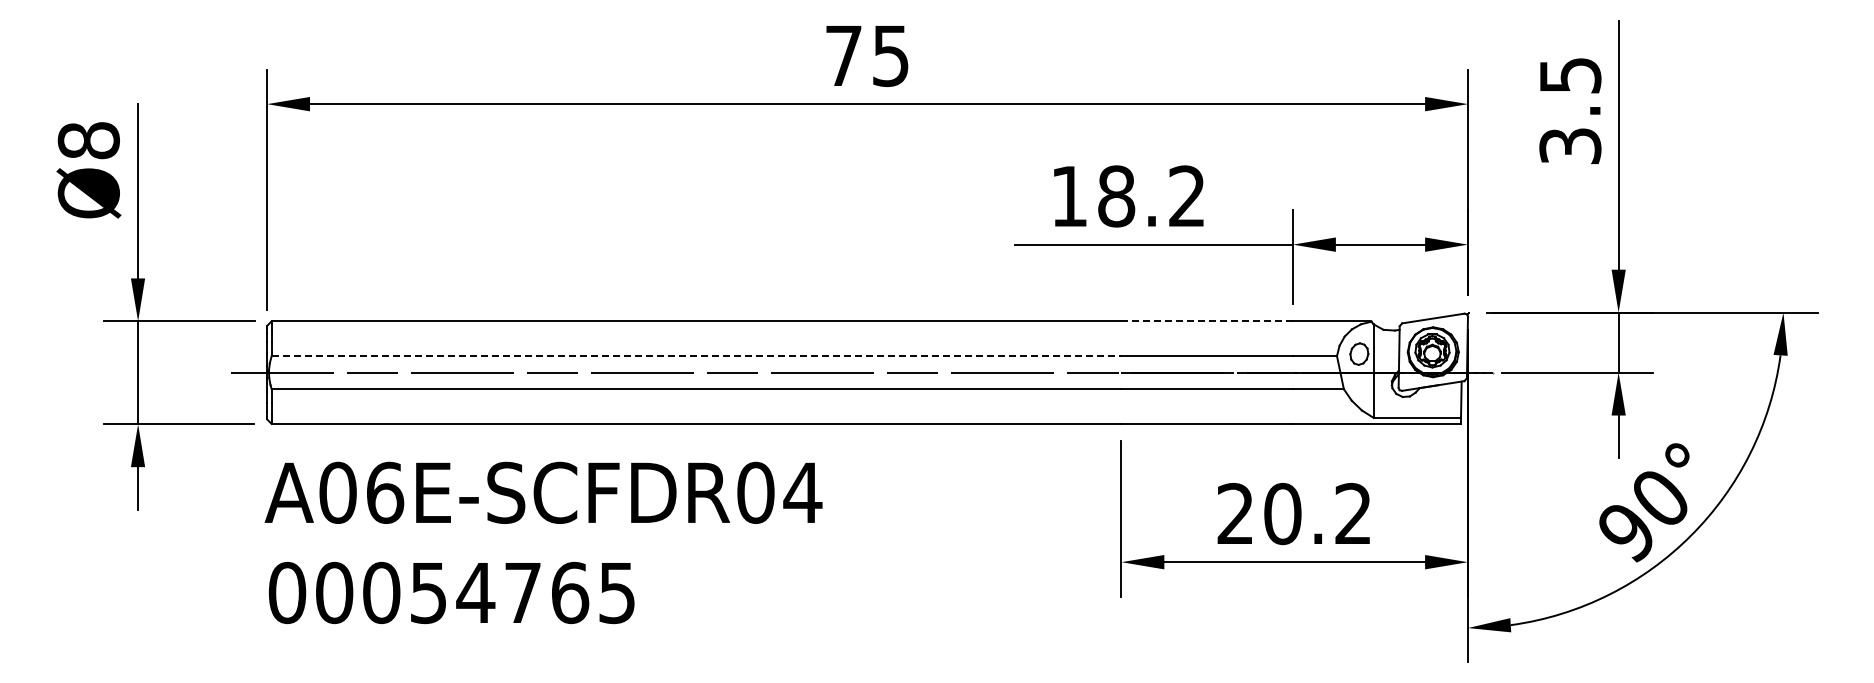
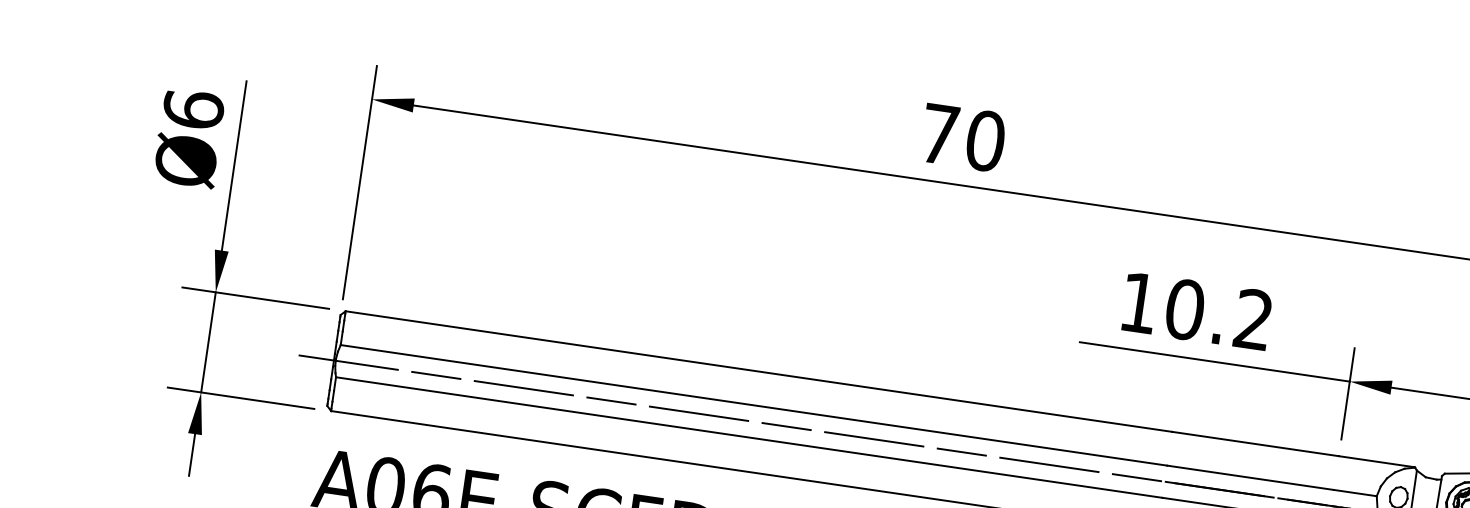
text: (890, 55) -> (985, 140), 75 -> 70
text: (88, 140) -> (193, 109), Ø8 -> Ø6
text: (1116, 196) -> (1184, 309), 18.2 -> 10.2
line: (1207, 321) -> (1255, 444), dashed -> solid
line: (696, 356) -> (753, 405), dashed -> solid

